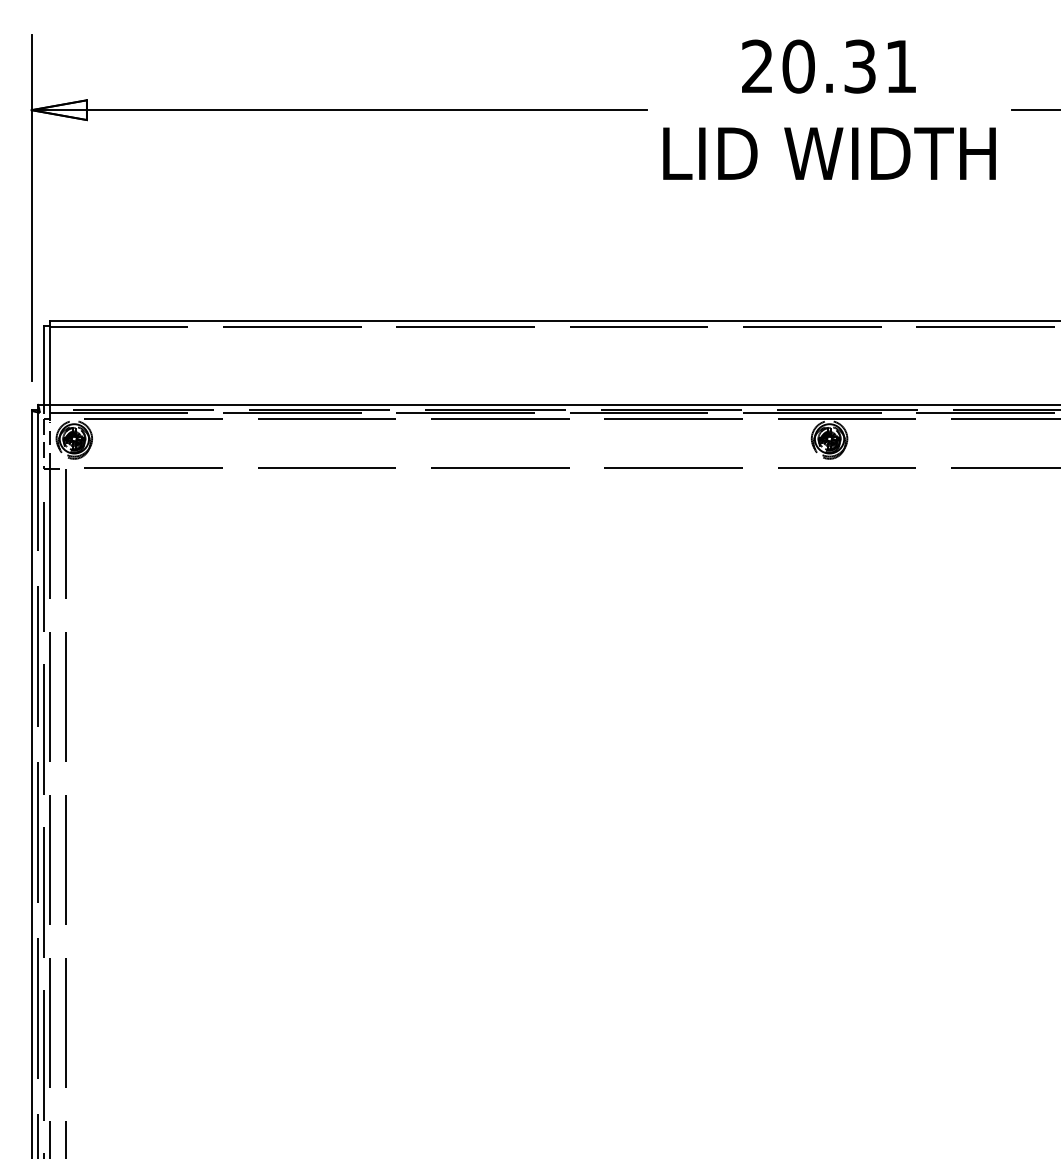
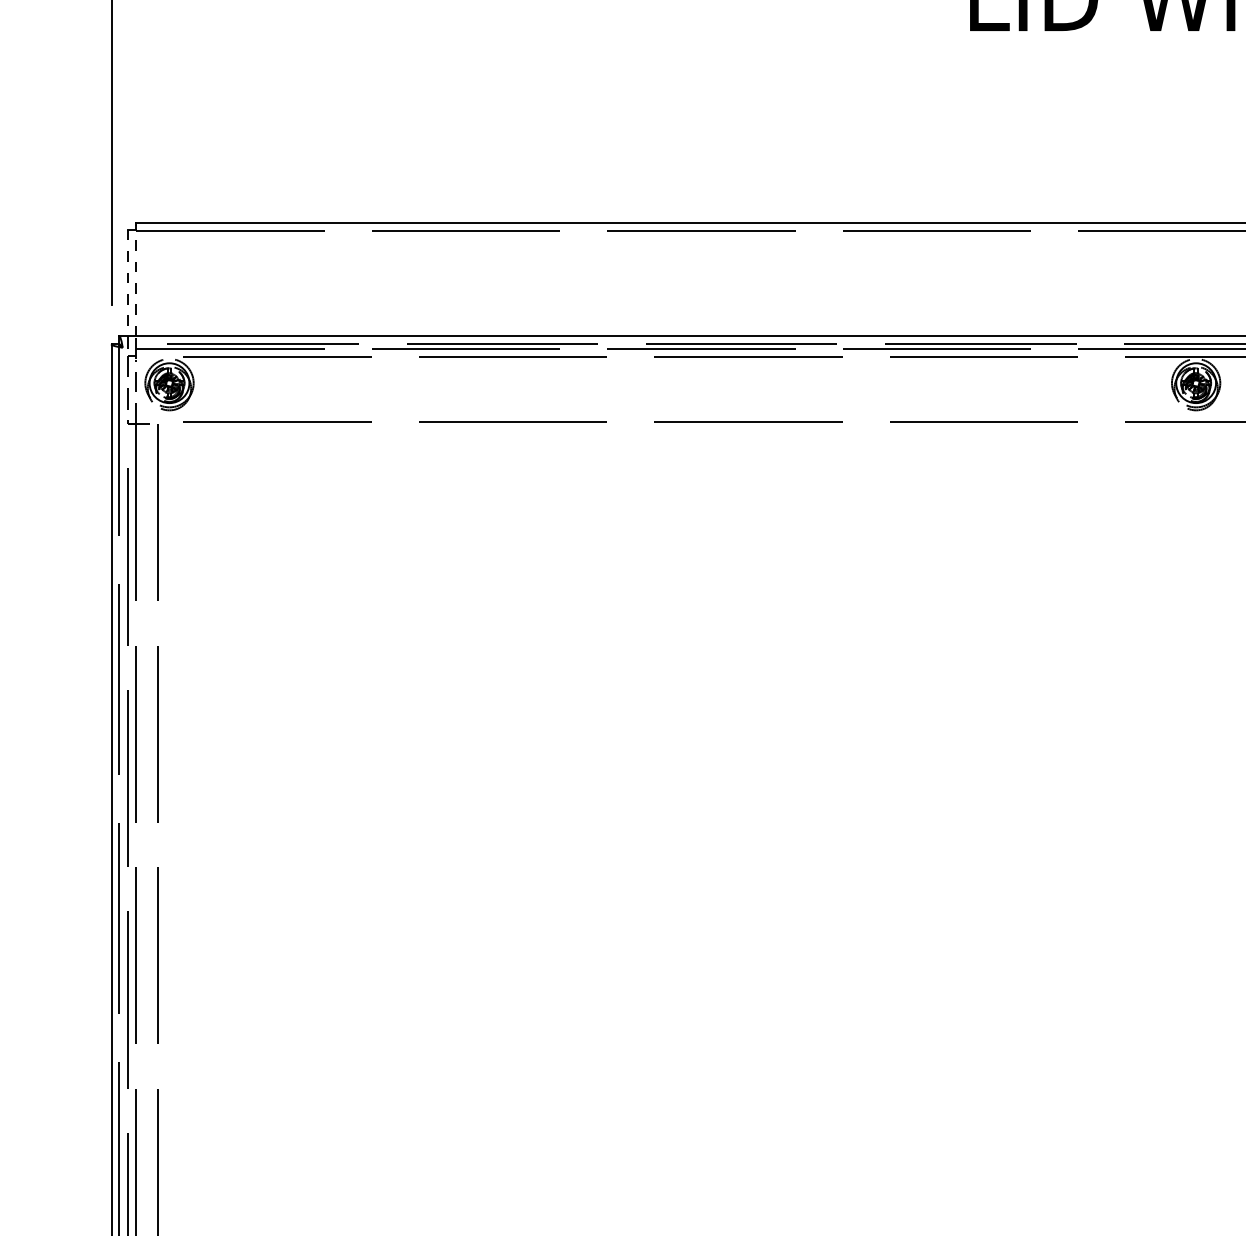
line: (49, 362) -> (135, 279), solid -> dashed
line: (43, 365) -> (127, 283), solid -> dashed

